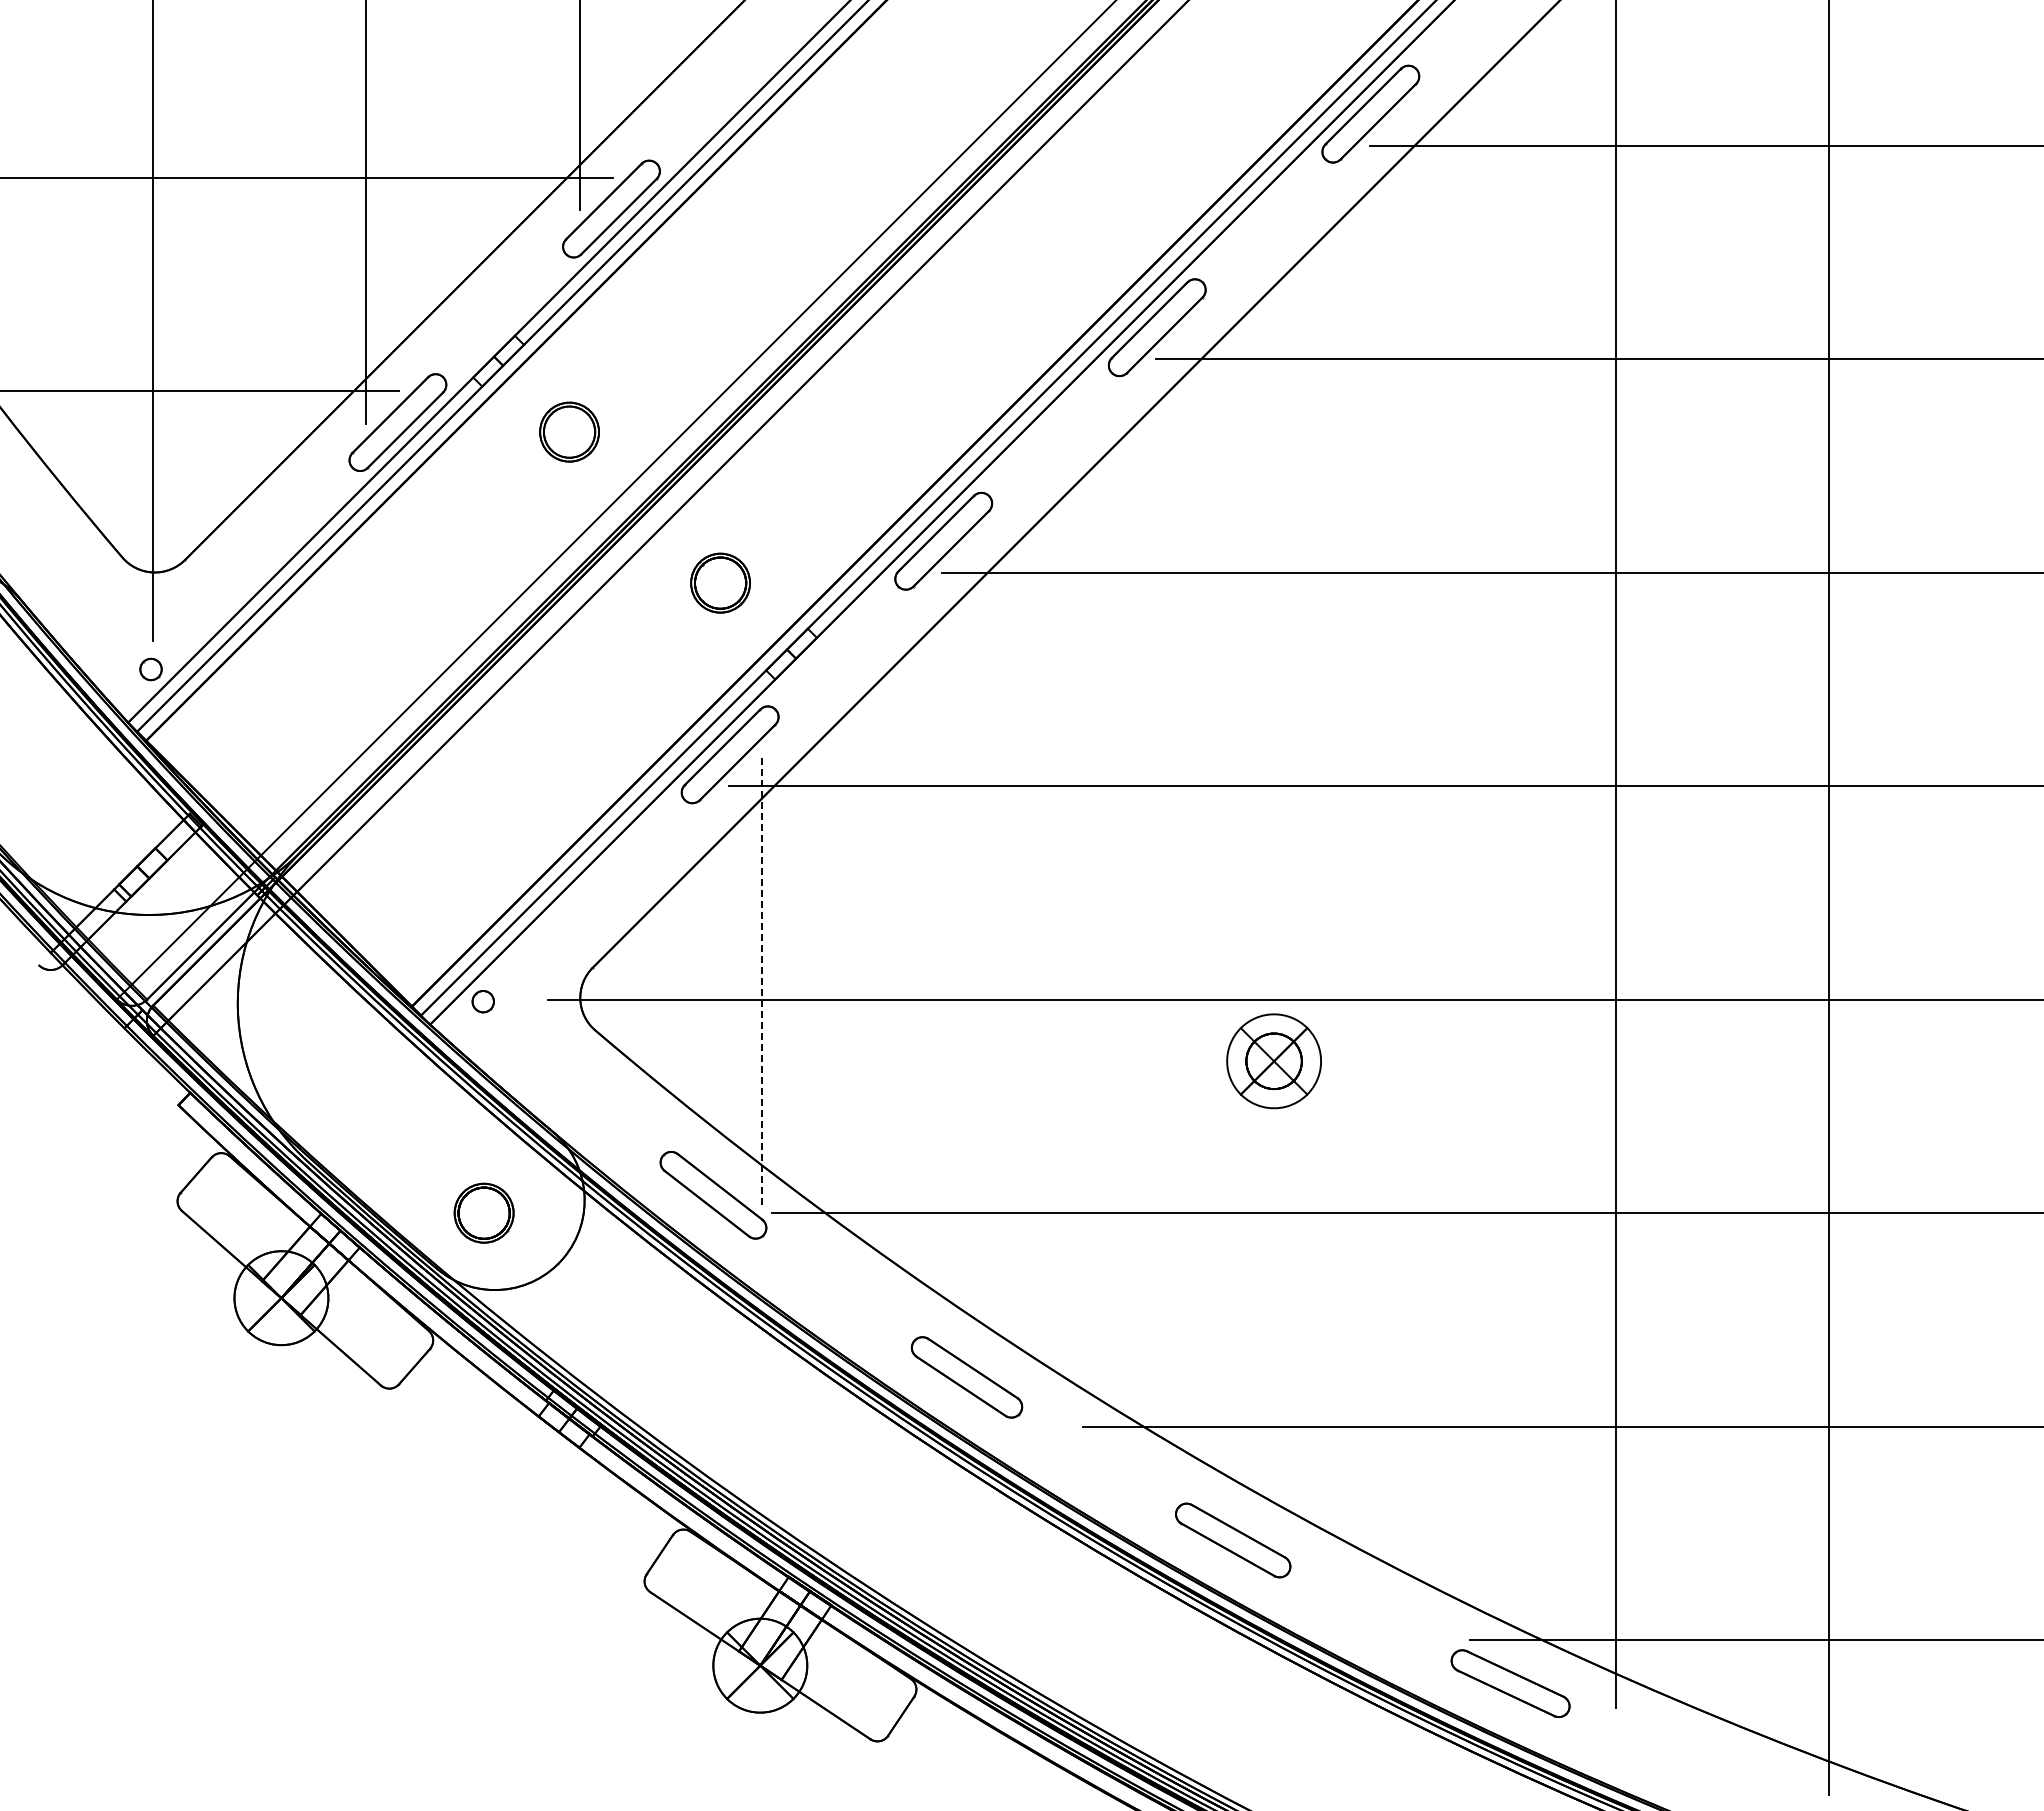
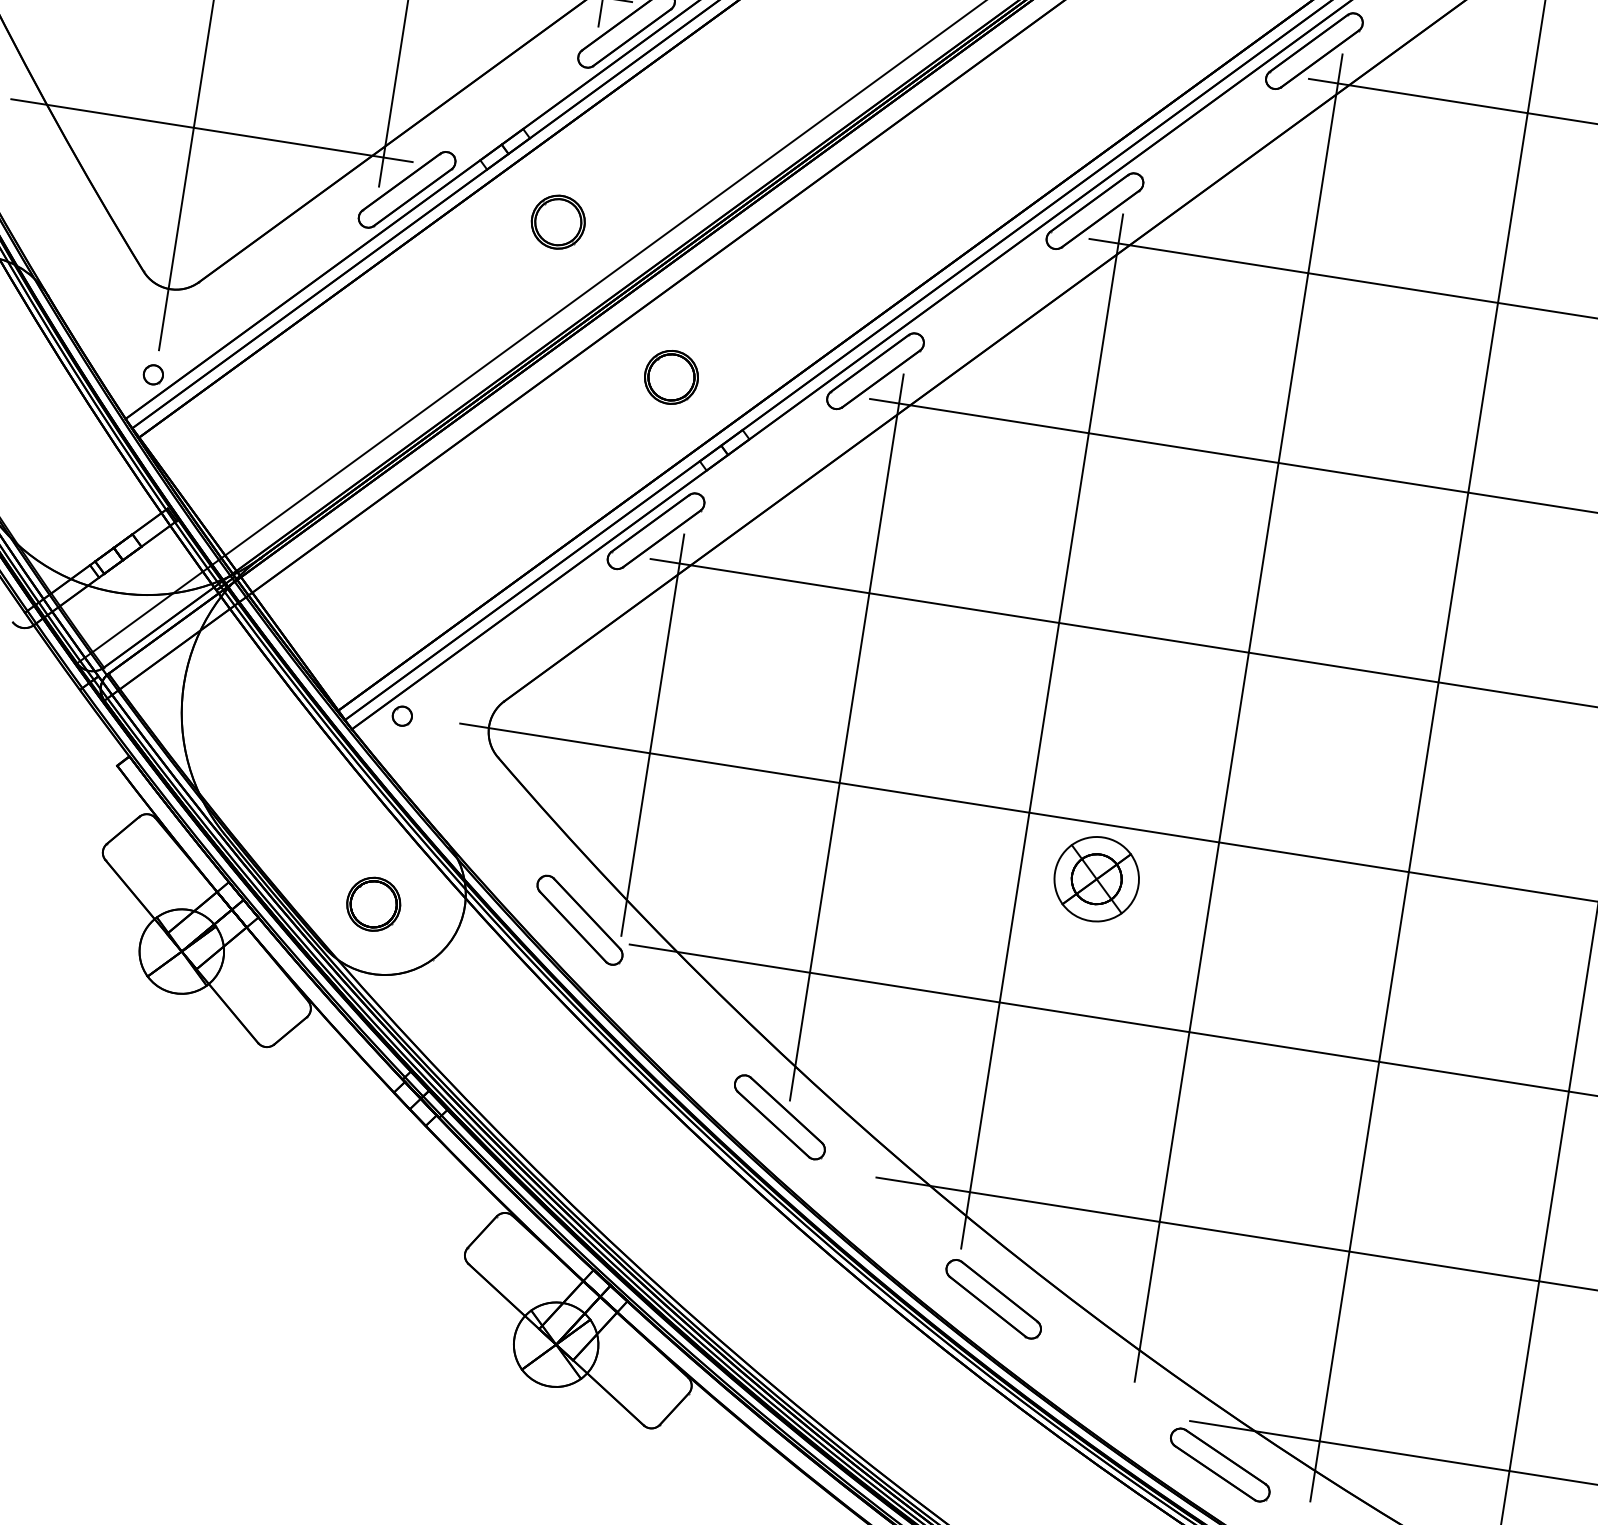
line: (1402, 859) -> (1238, 717), added
line: (1188, 908) -> (1041, 731), added
line: (975, 948) -> (847, 737), added
line: (761, 979) -> (652, 735), dashed -> solid

